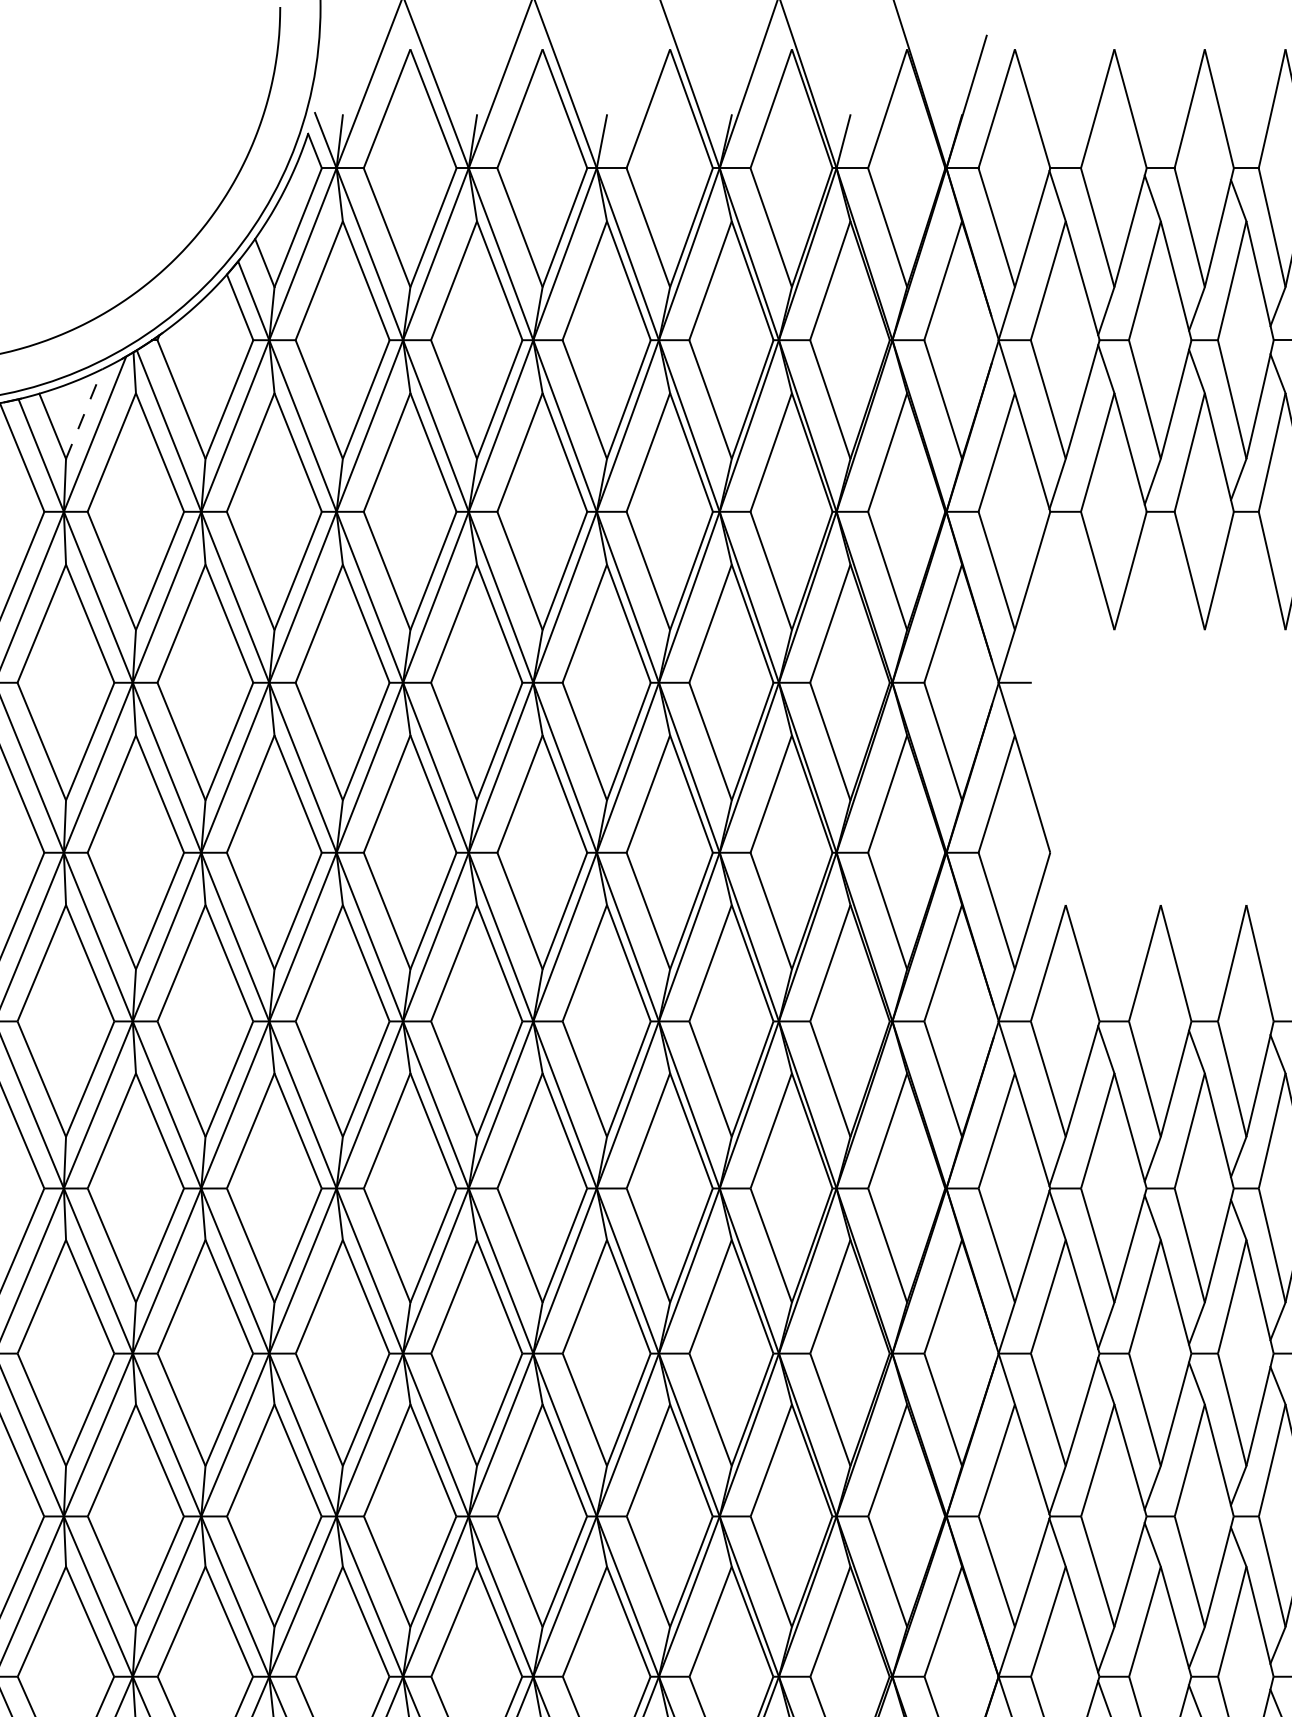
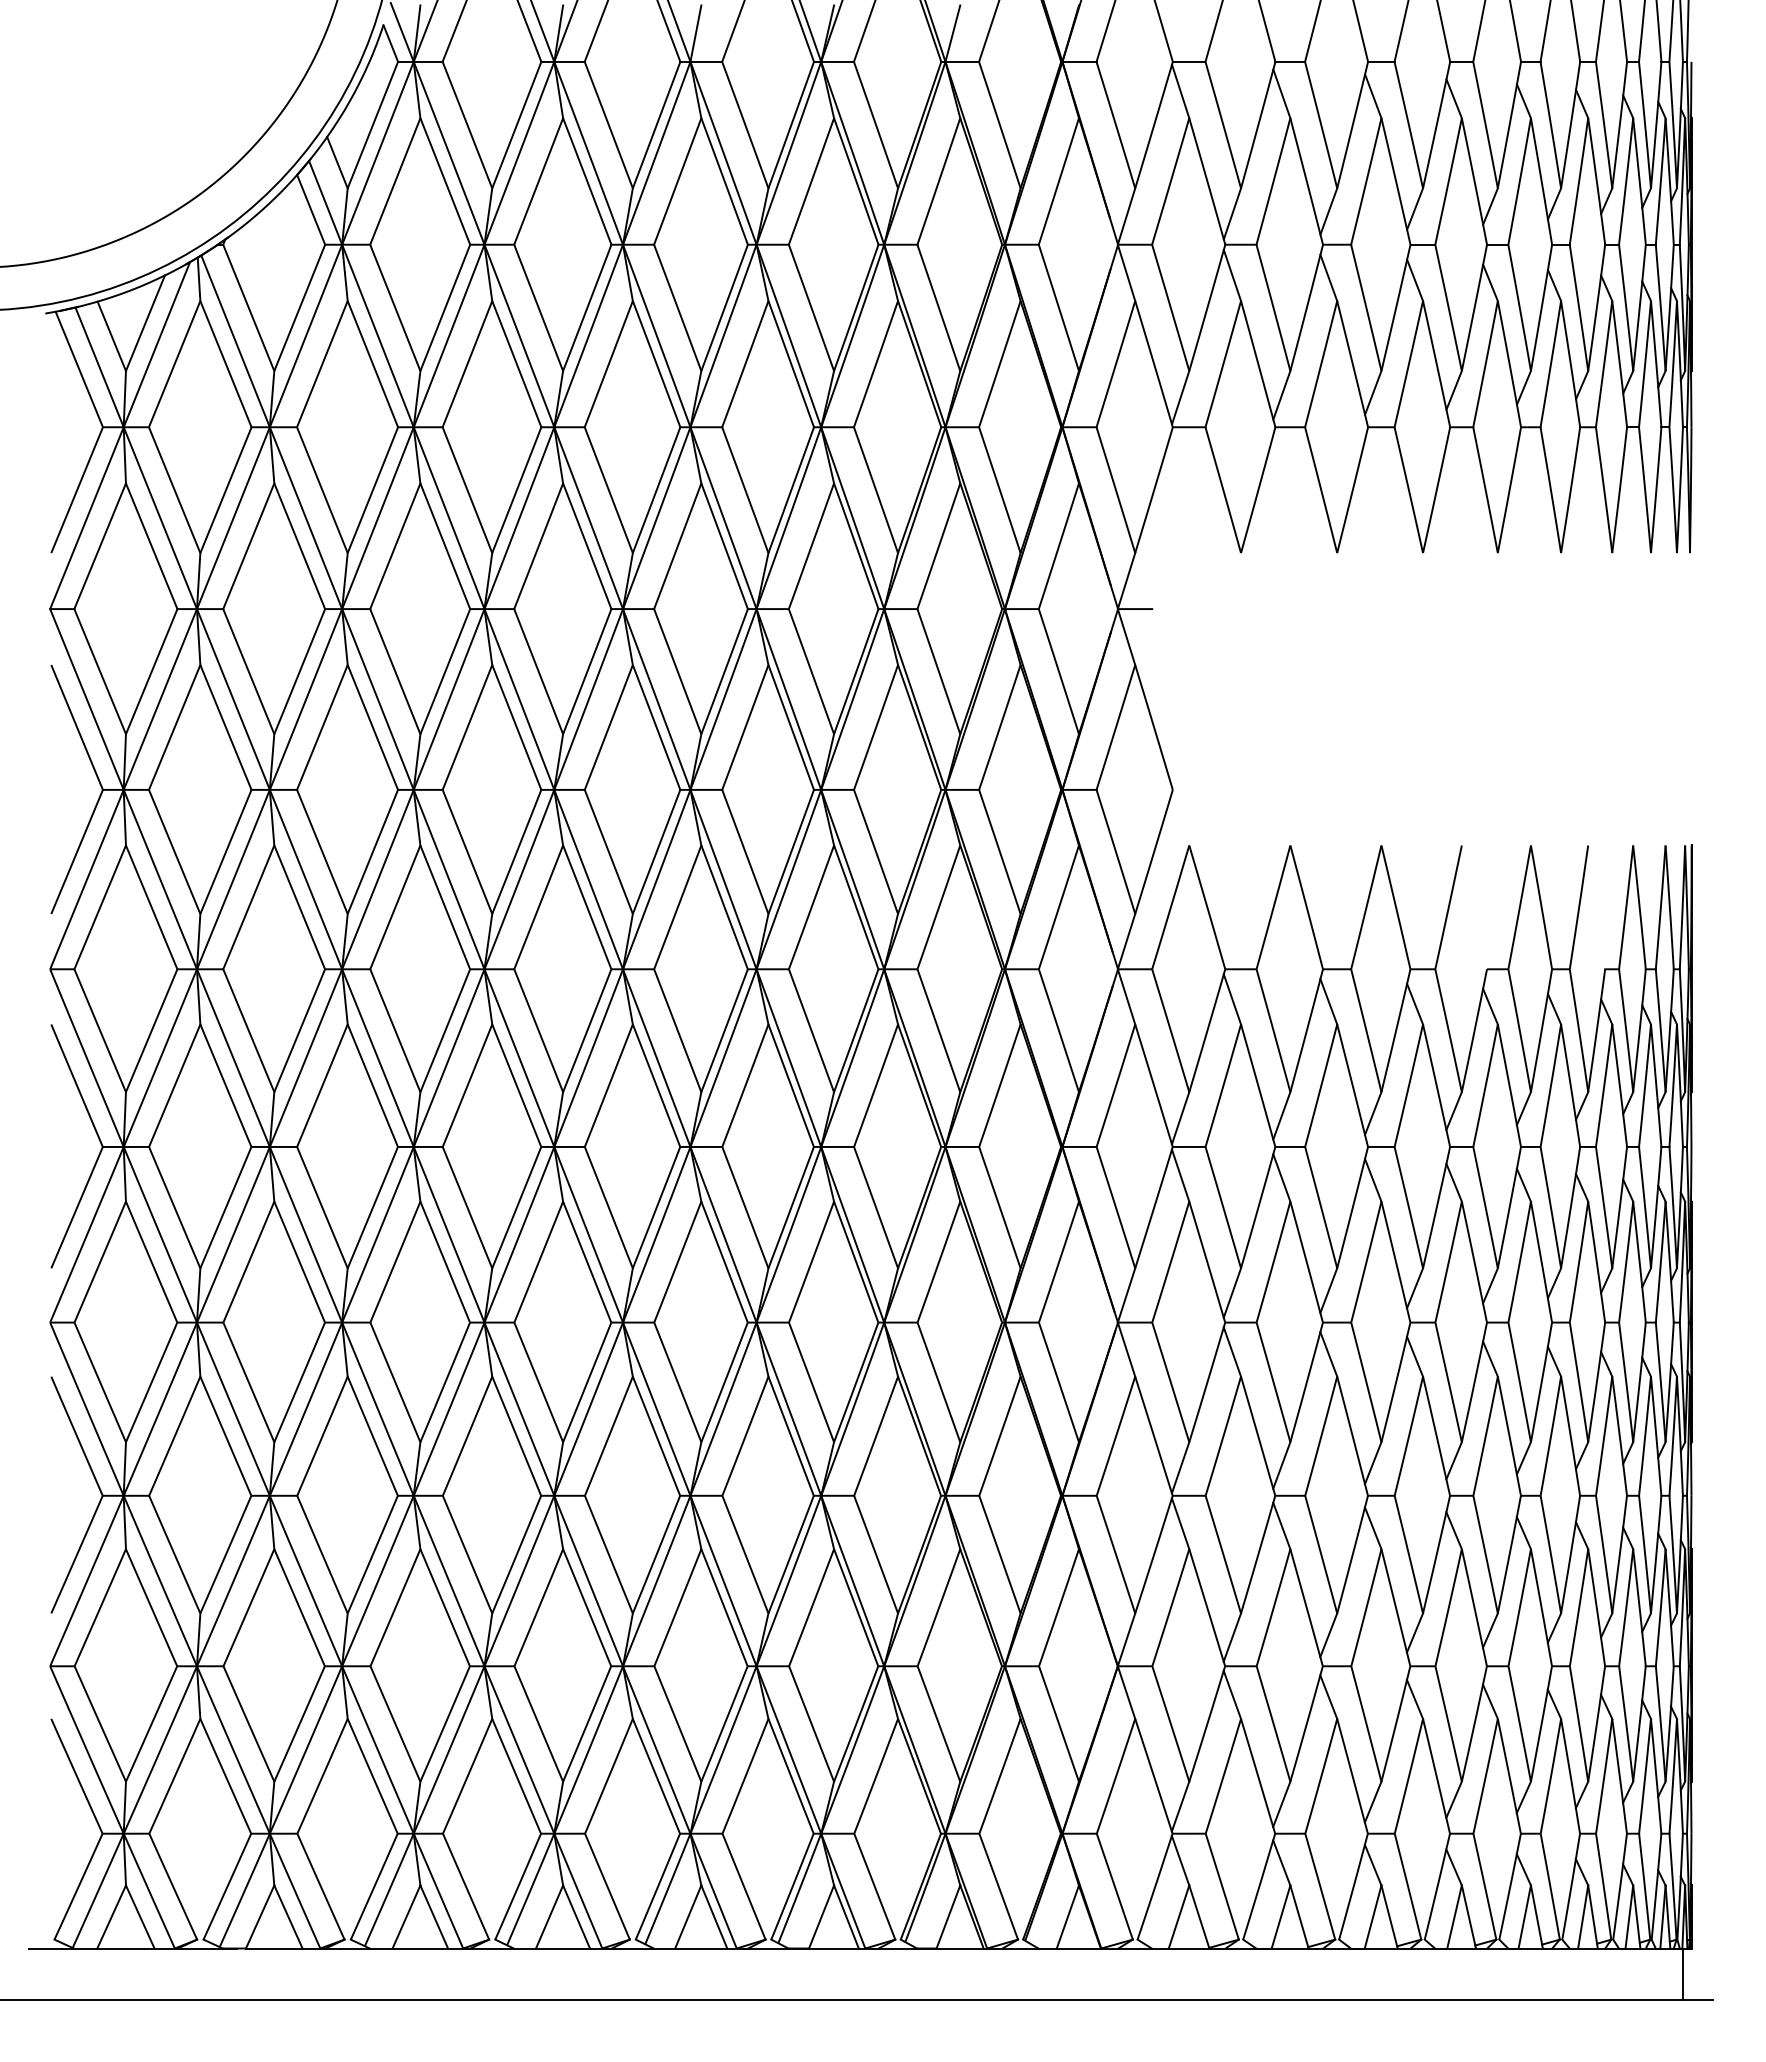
line: (84, 414) -> (145, 323), dashed -> solid

